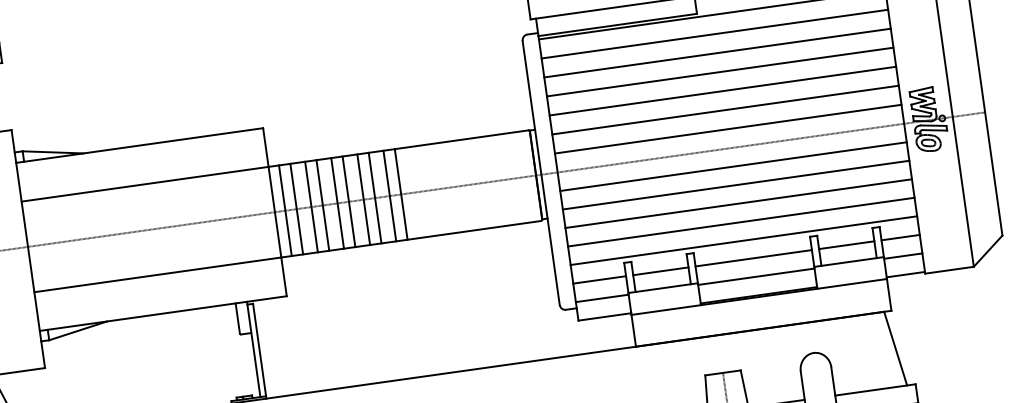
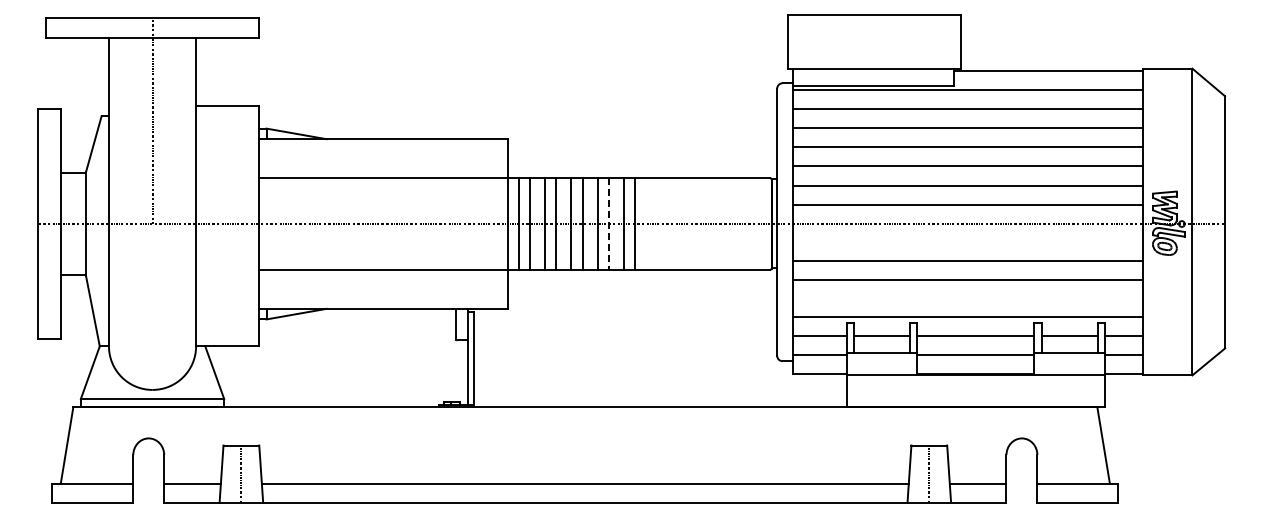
line: (733, 166) -> (968, 242), removed
line: (375, 198) -> (609, 224), solid -> dashed
line: (741, 221) -> (968, 298), removed

